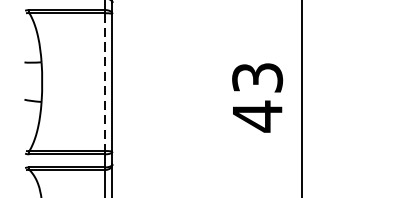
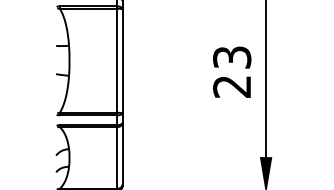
line: (105, 83) -> (117, 61), dashed -> solid
text: (256, 116) -> (231, 86), 43 -> 23

